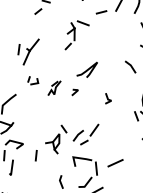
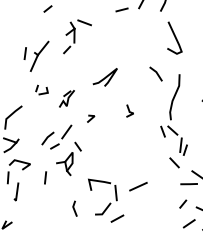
part: (77, 35) -> (77, 36), moved
line: (75, 92) -> (91, 118), moved
part: (85, 134) -> (56, 136), moved

